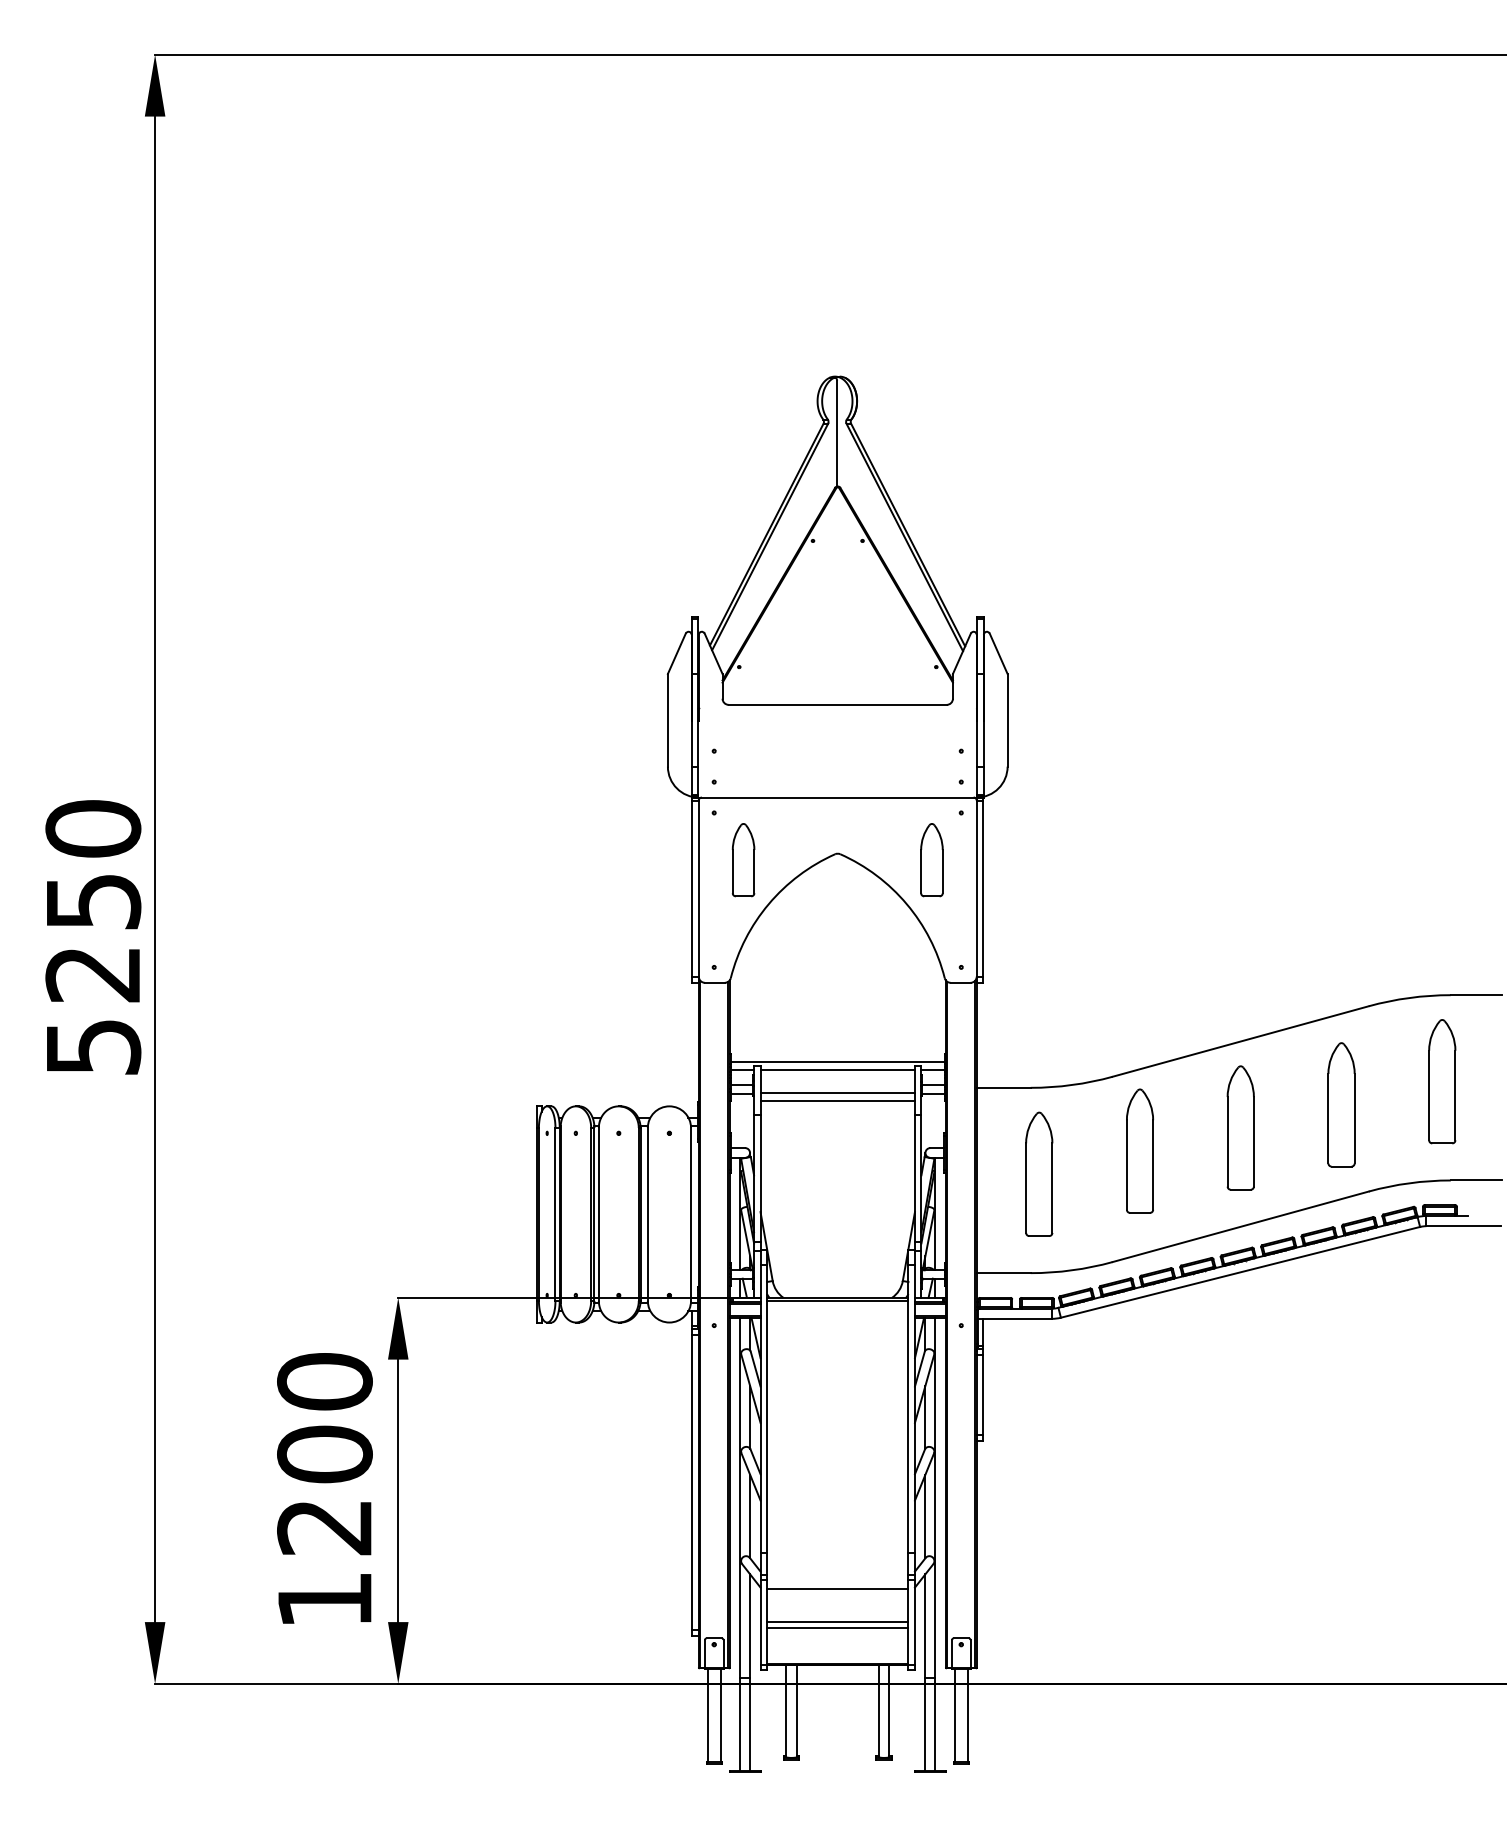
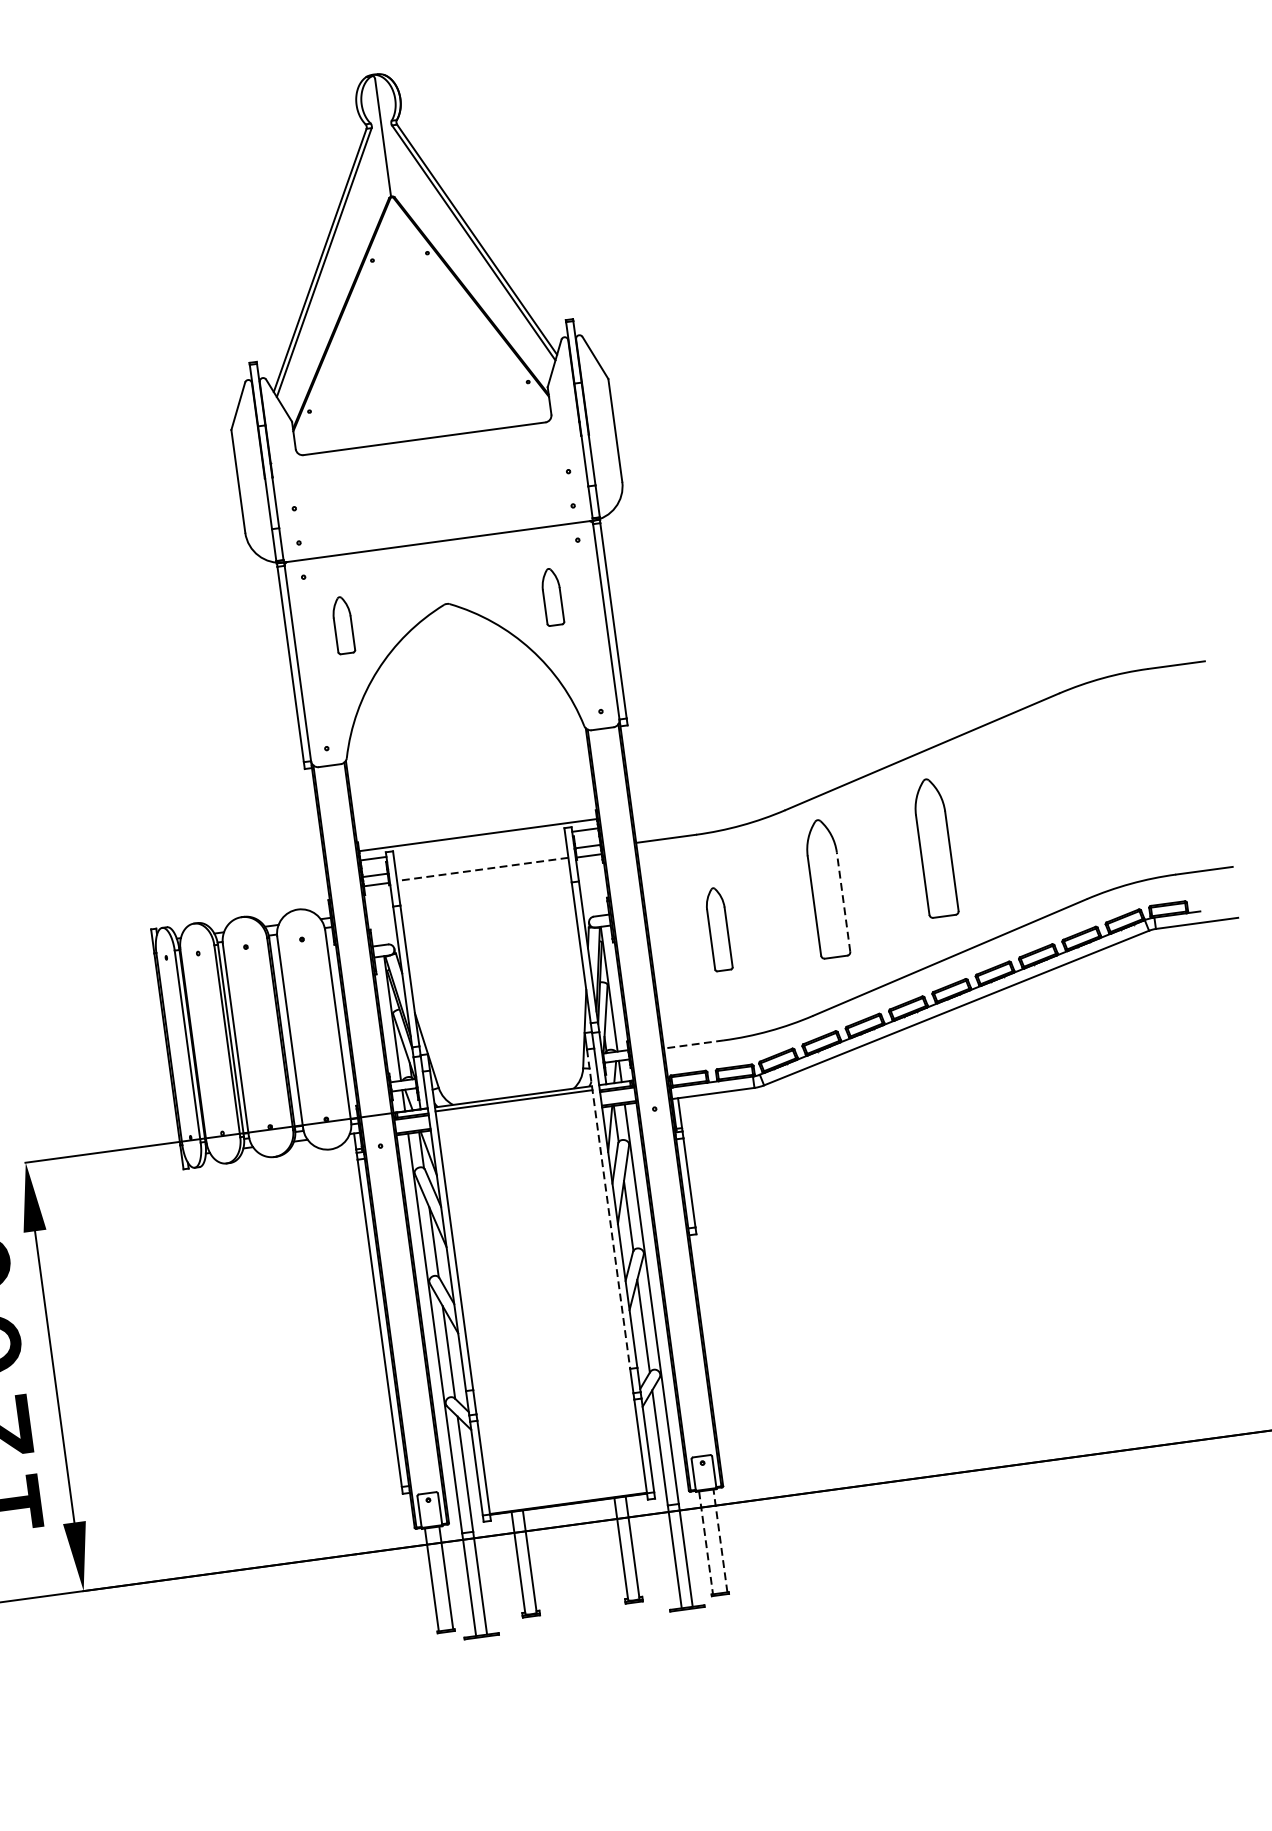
part: (743, 860) -> (343, 625), size x0.7
part: (931, 860) -> (551, 597), size x0.7
line: (837, 1070) -> (479, 844), removed
part: (1442, 1081) -> (1152, 765), removed
line: (837, 1092) -> (482, 868), solid -> dashed
line: (837, 1101) -> (483, 878), removed
part: (1341, 1104) -> (1043, 806), removed
line: (1153, 1165) -> (844, 902), solid -> dashed
part: (1039, 1173) -> (718, 928), size x0.6
line: (1003, 1273) -> (693, 1044), solid -> dashed
line: (908, 1408) -> (608, 1208), solid -> dashed
line: (837, 1589) -> (556, 1420), removed
line: (837, 1622) -> (561, 1457), removed
line: (837, 1628) -> (562, 1463), removed
line: (967, 1715) -> (720, 1540), solid -> dashed
line: (954, 1716) -> (705, 1543), solid -> dashed

